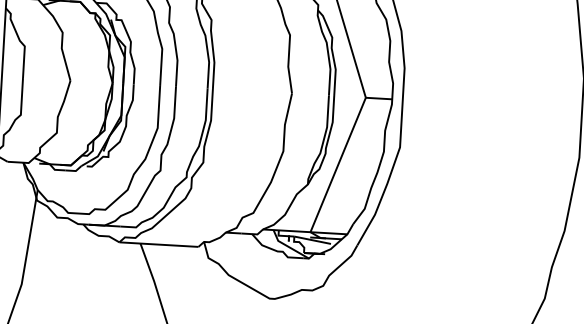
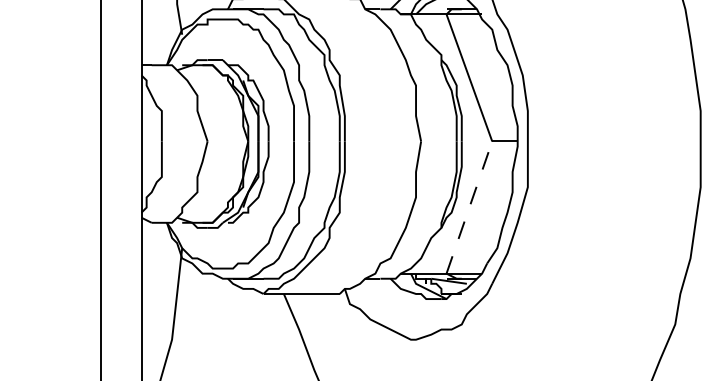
line: (338, 164) -> (469, 207), solid -> dashed

